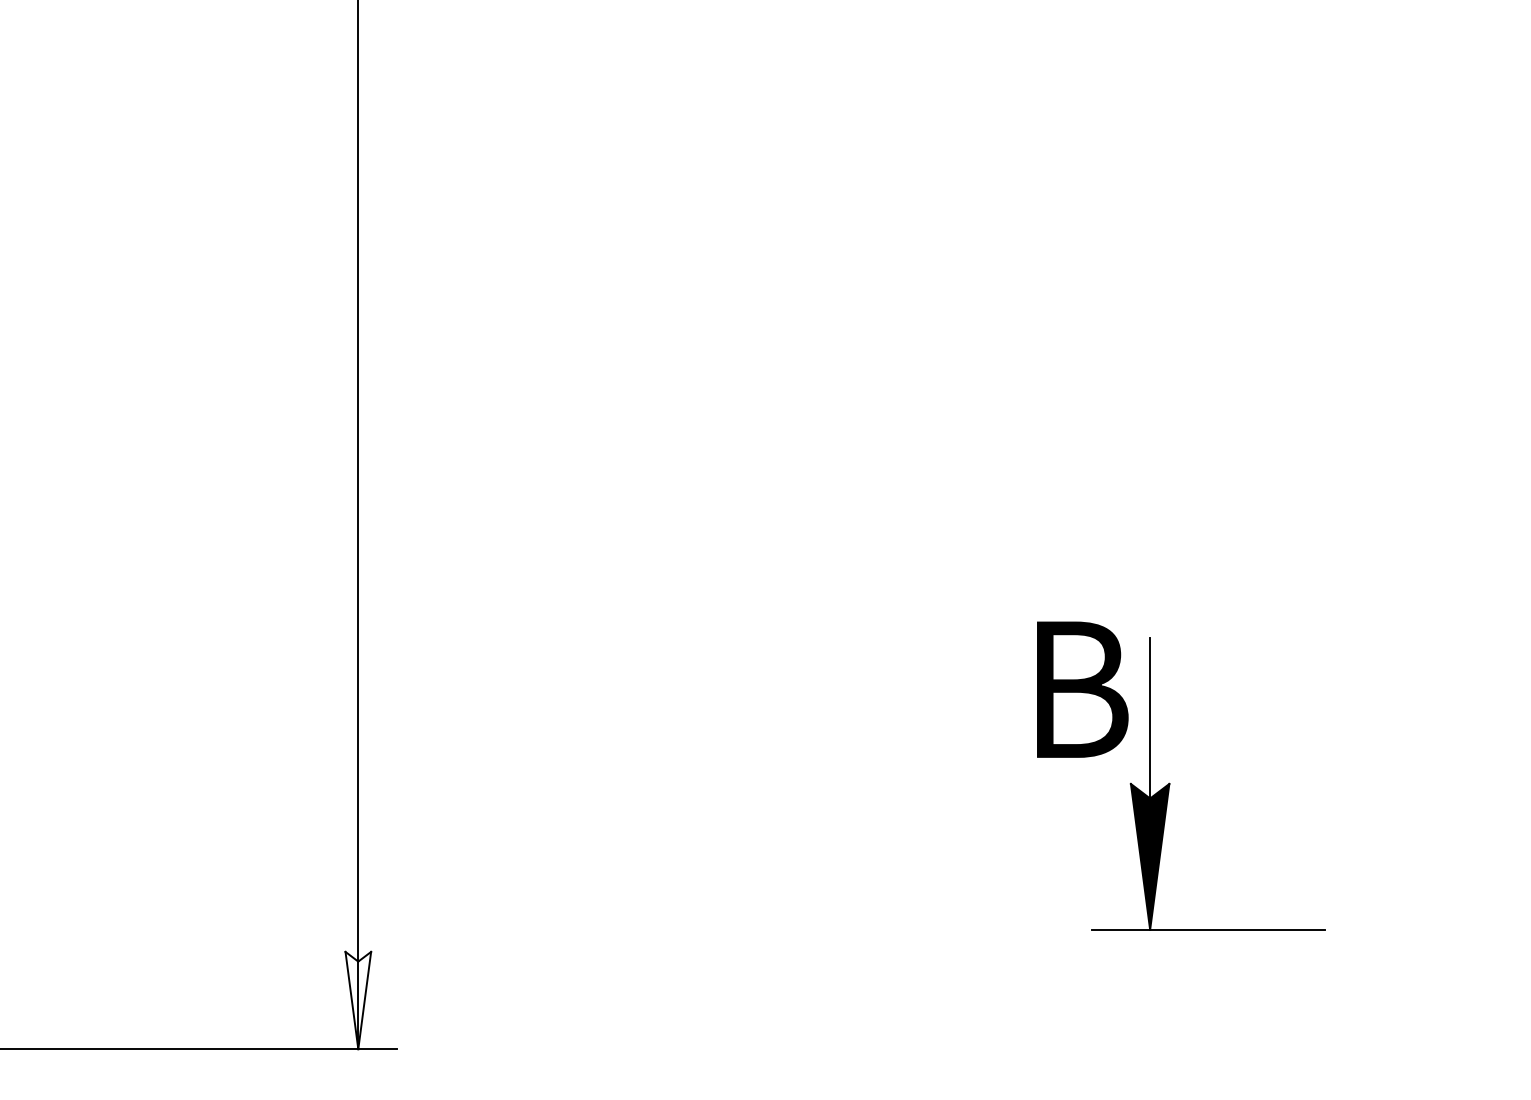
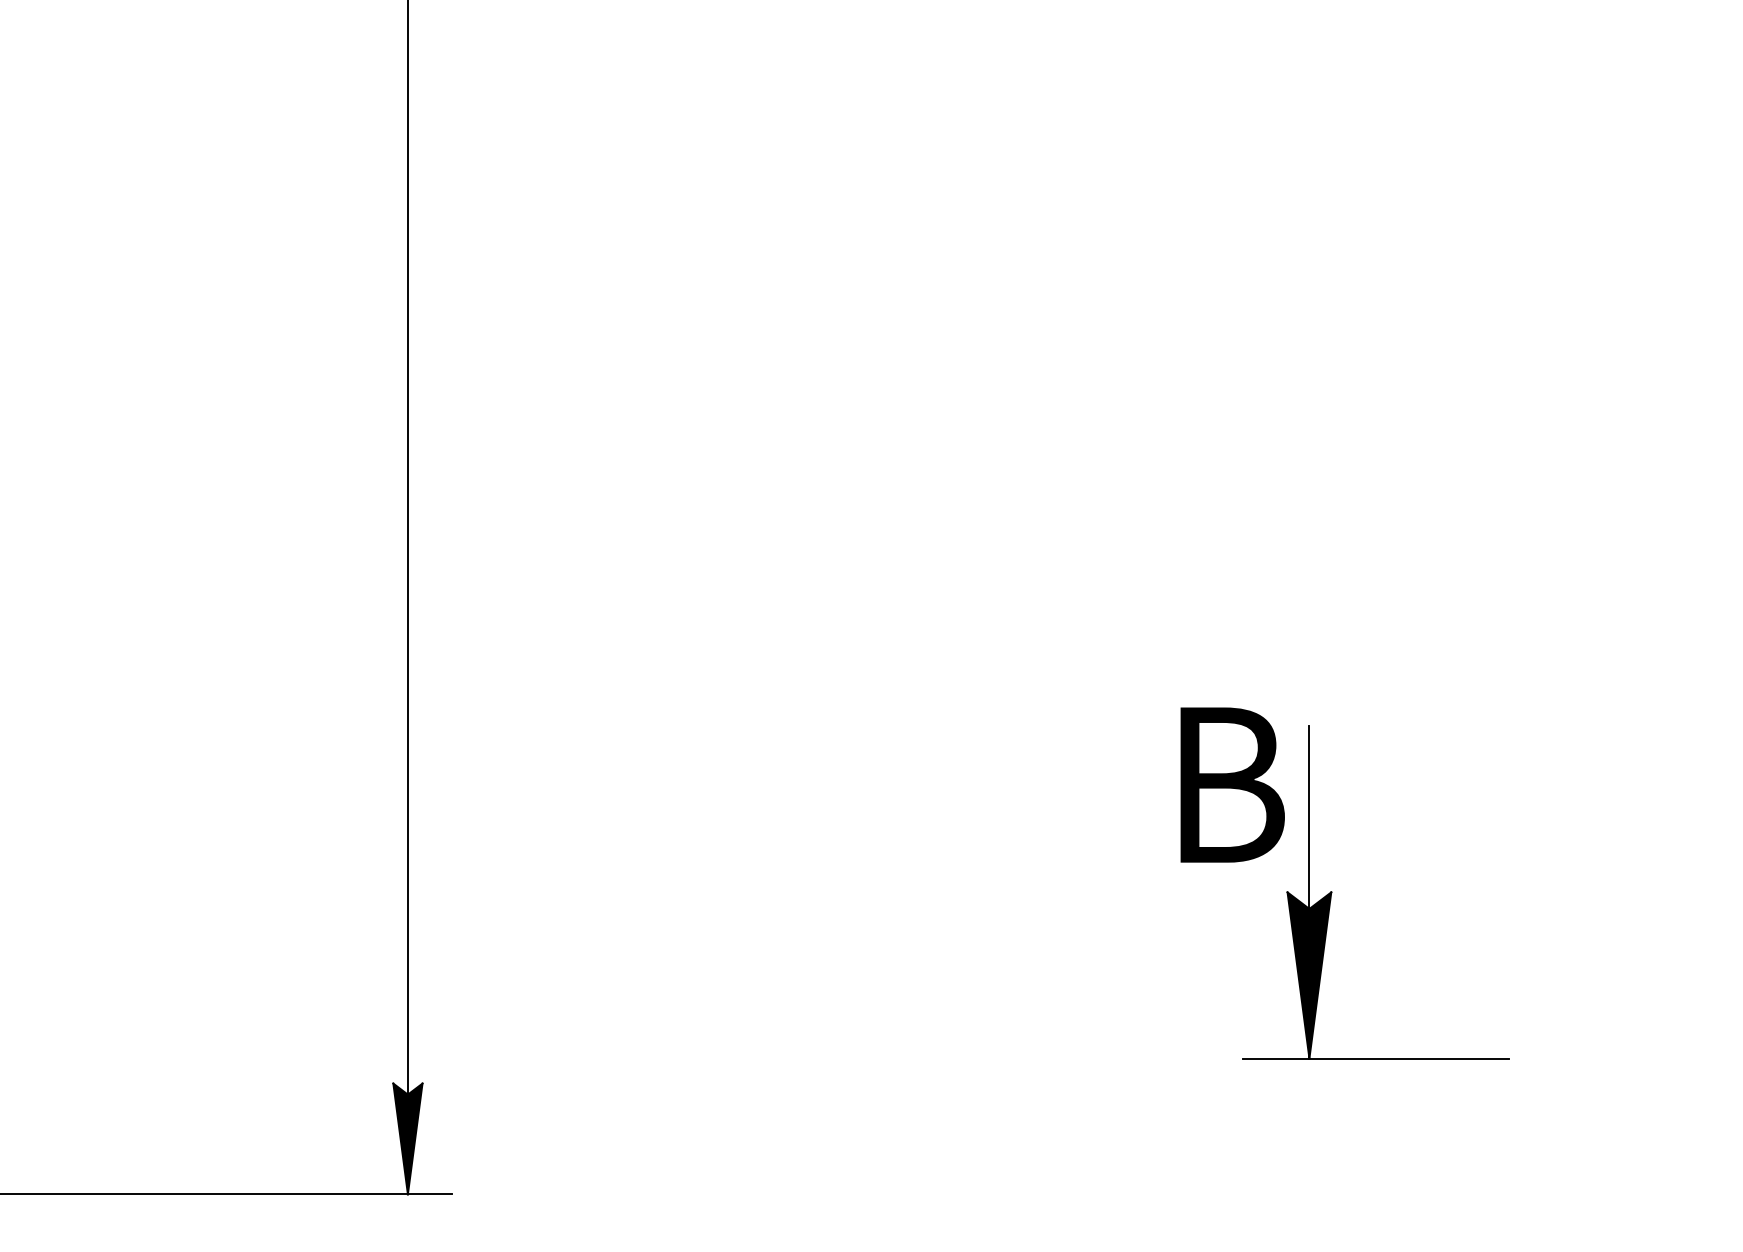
fill: (358, 1000) -> (408, 1138), added

